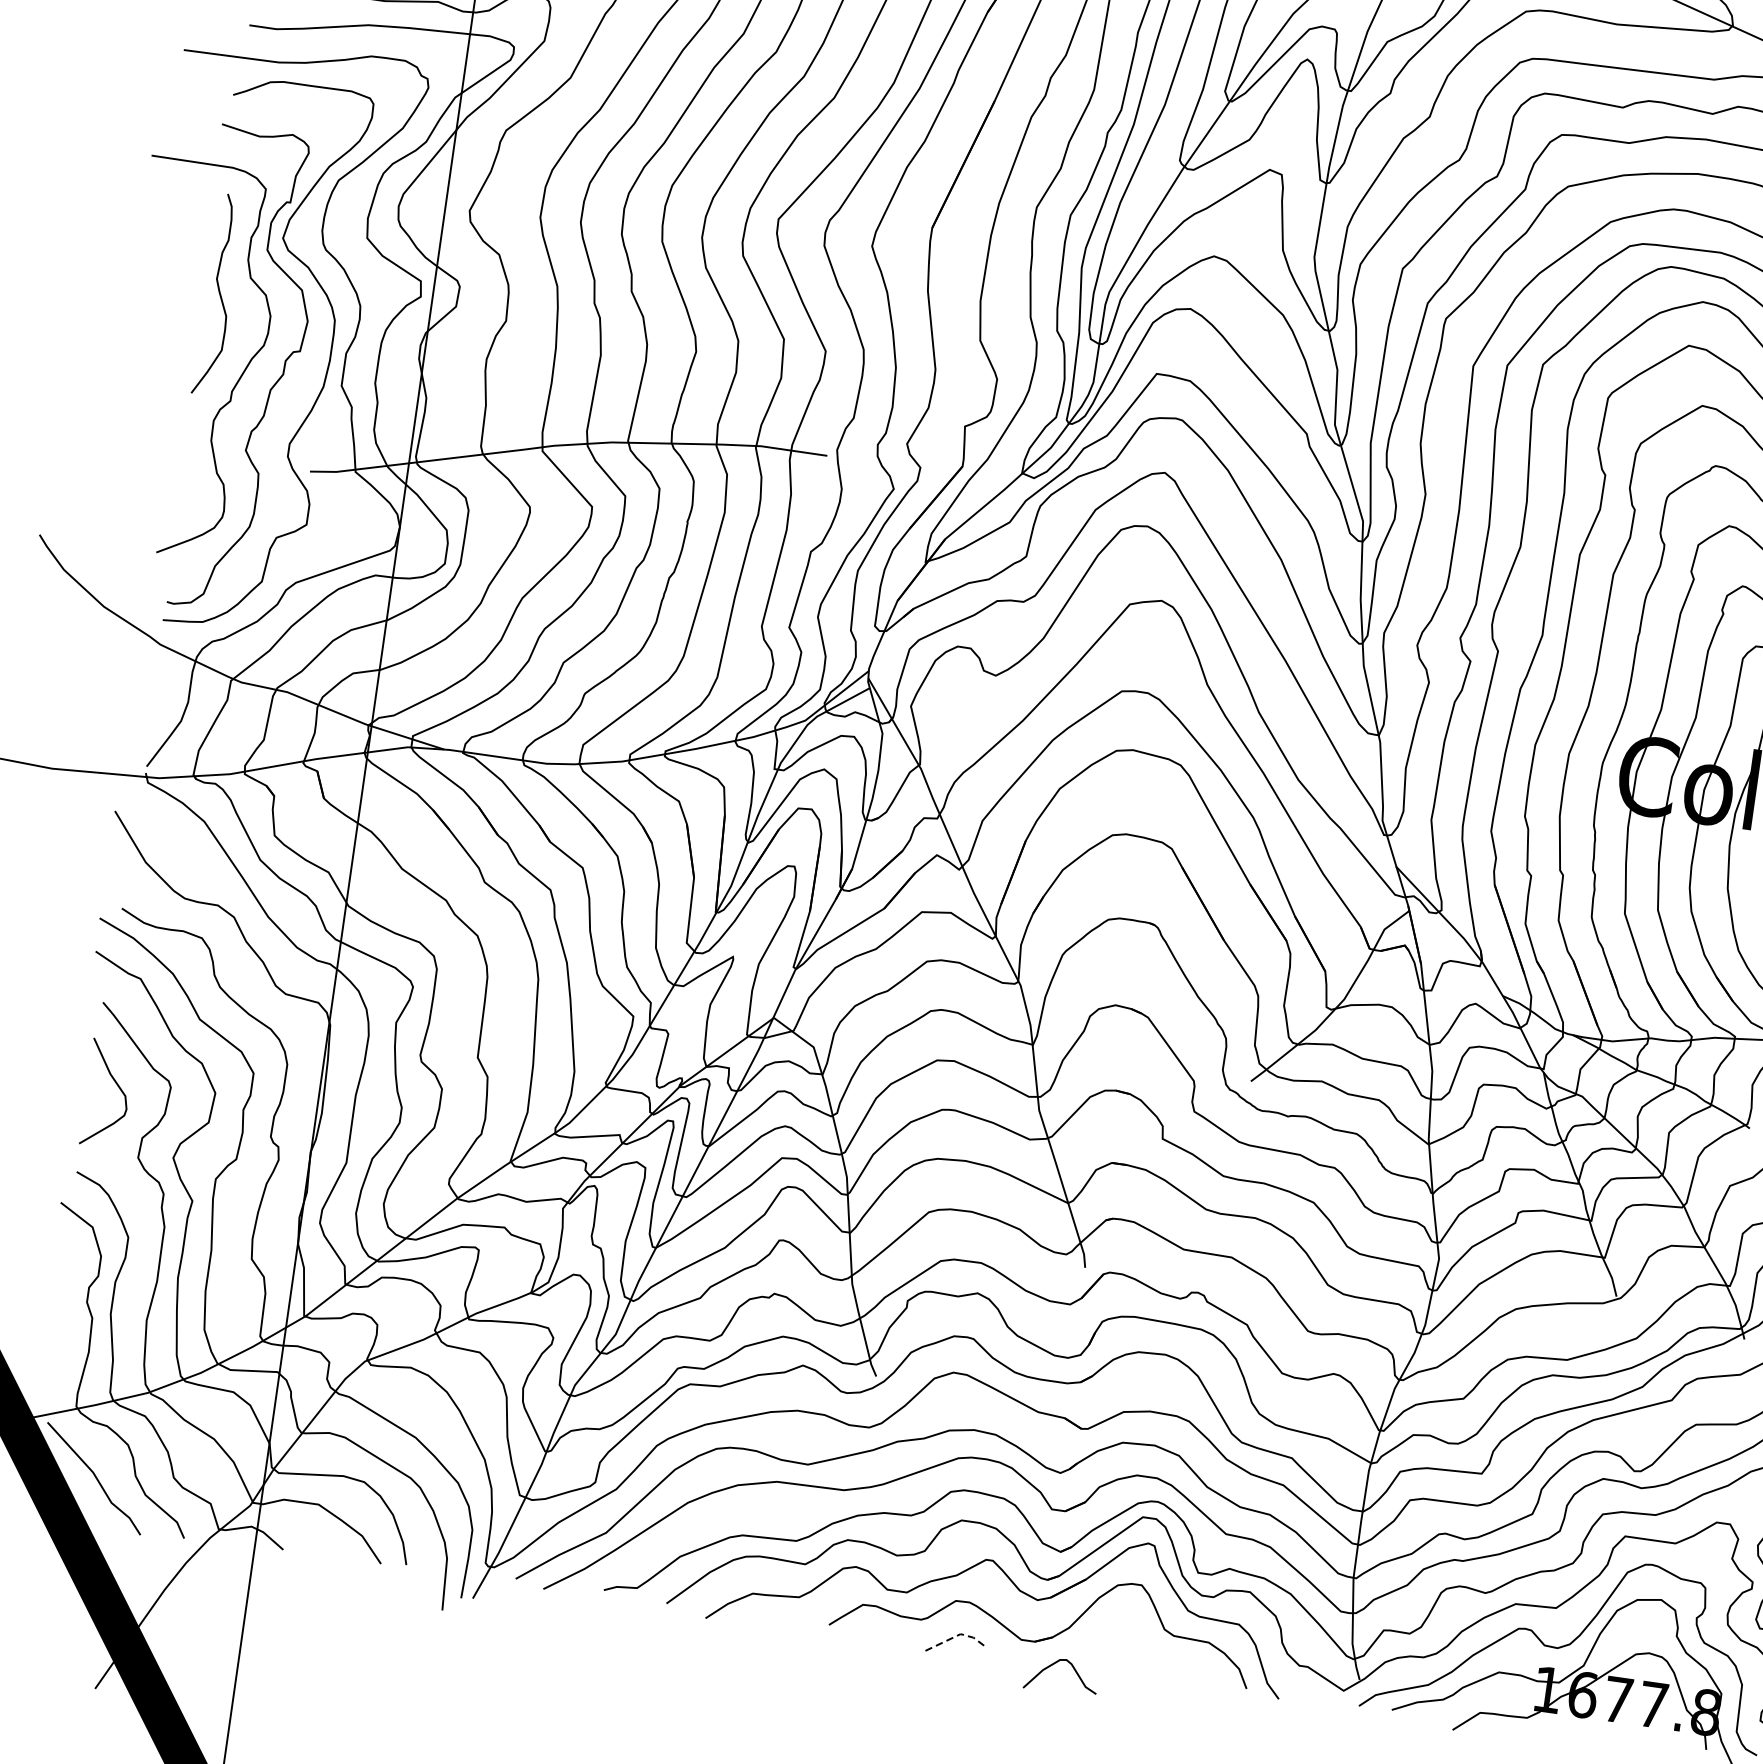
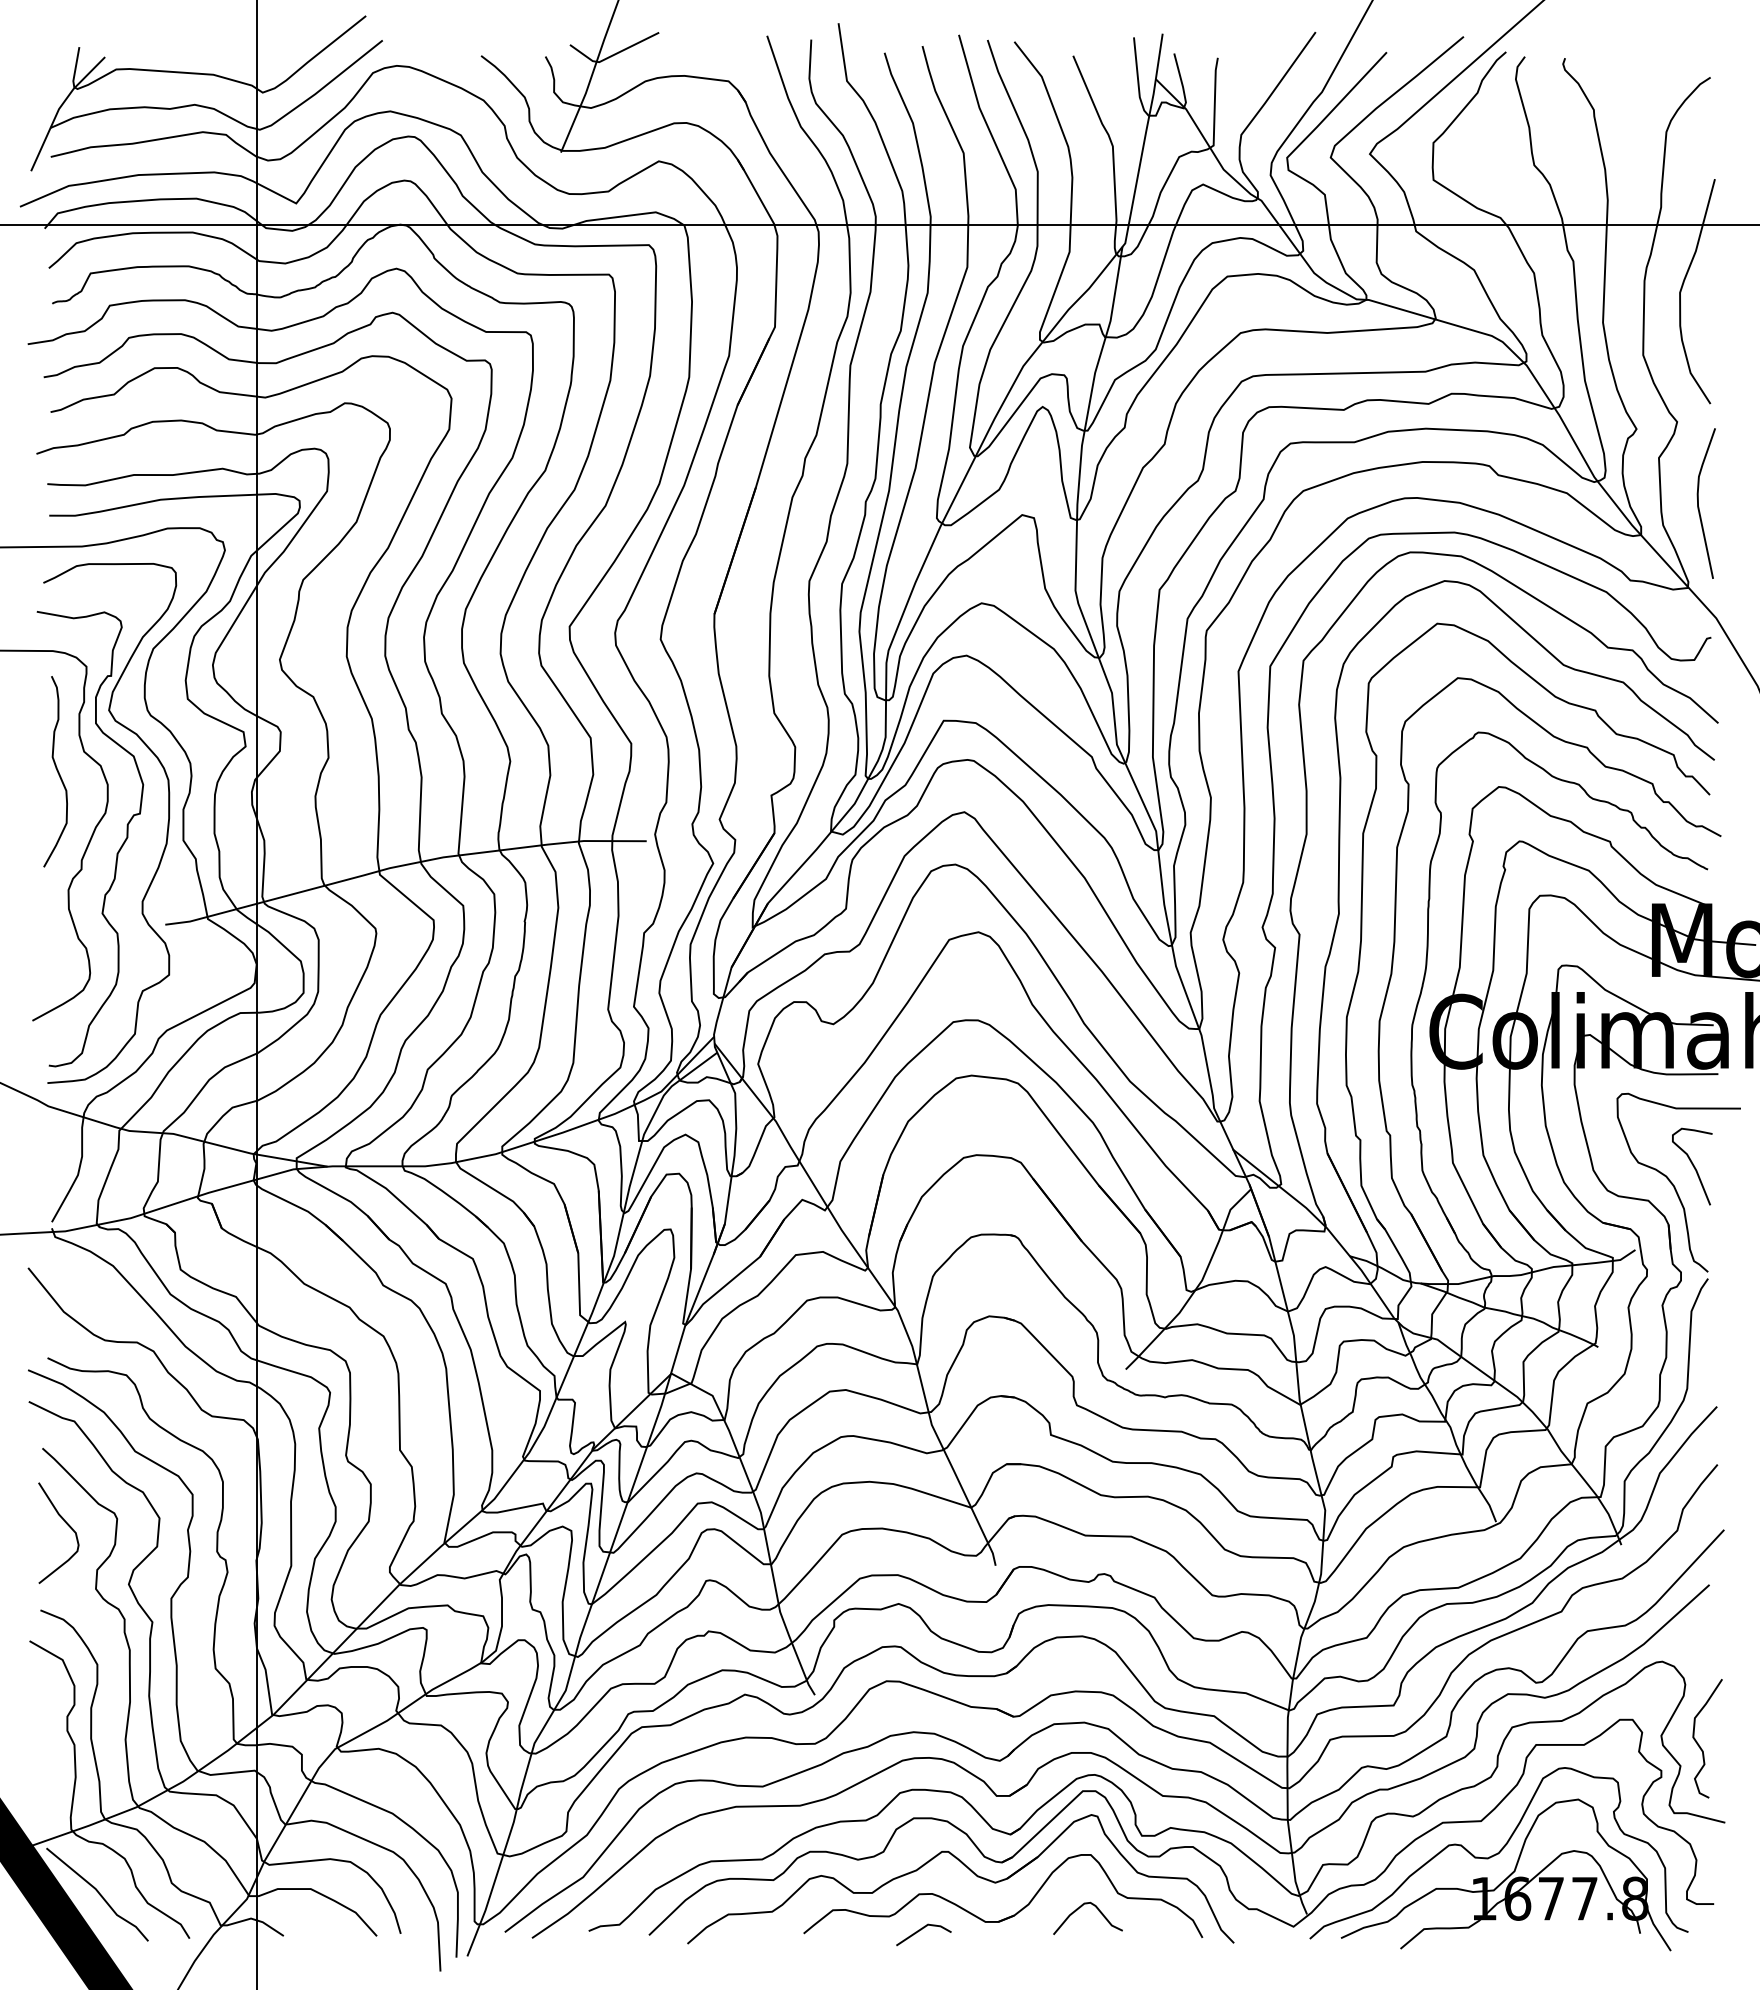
line: (955, 1636) -> (923, 1927), dashed -> solid
curve: (1056, 1663) -> (1081, 1907), moved

